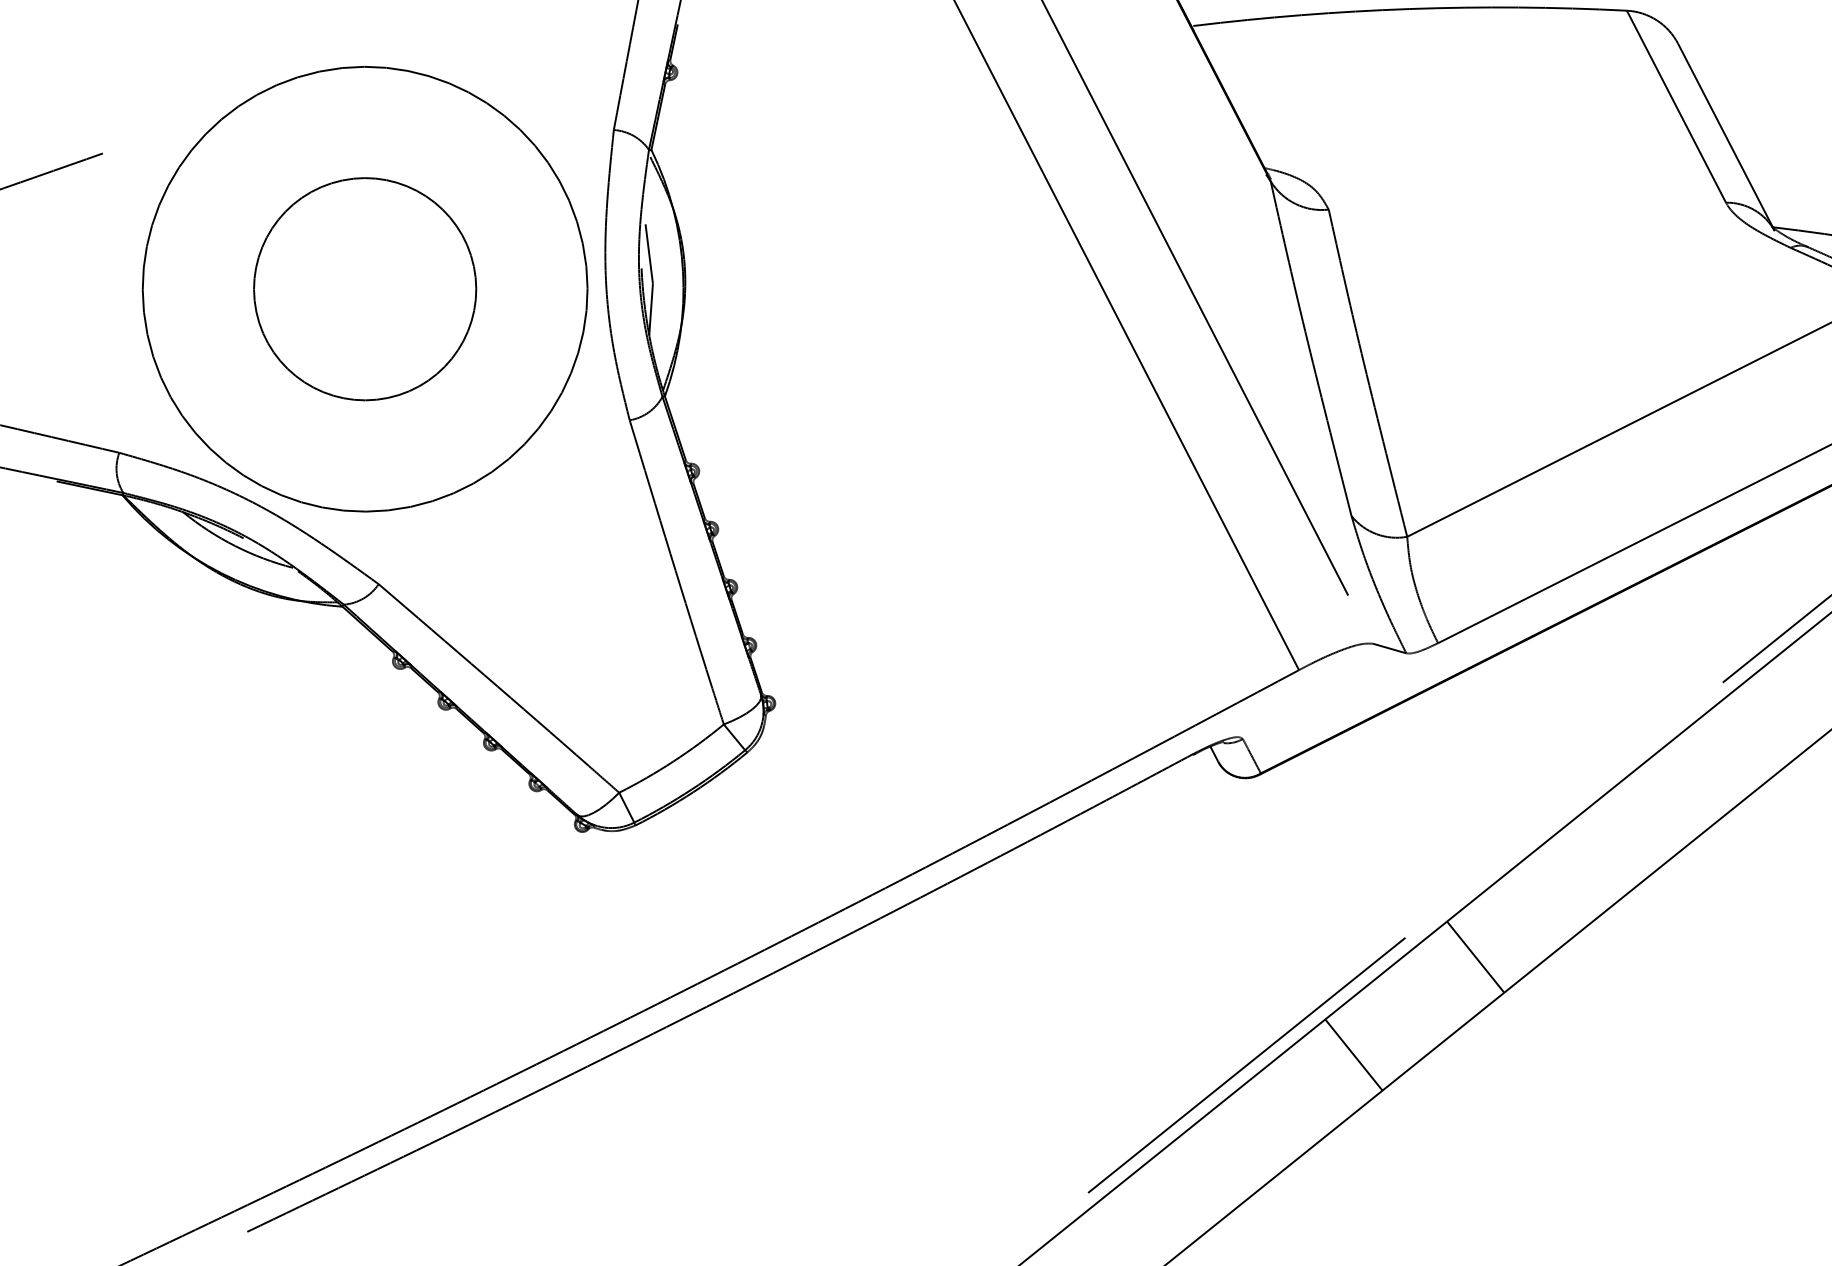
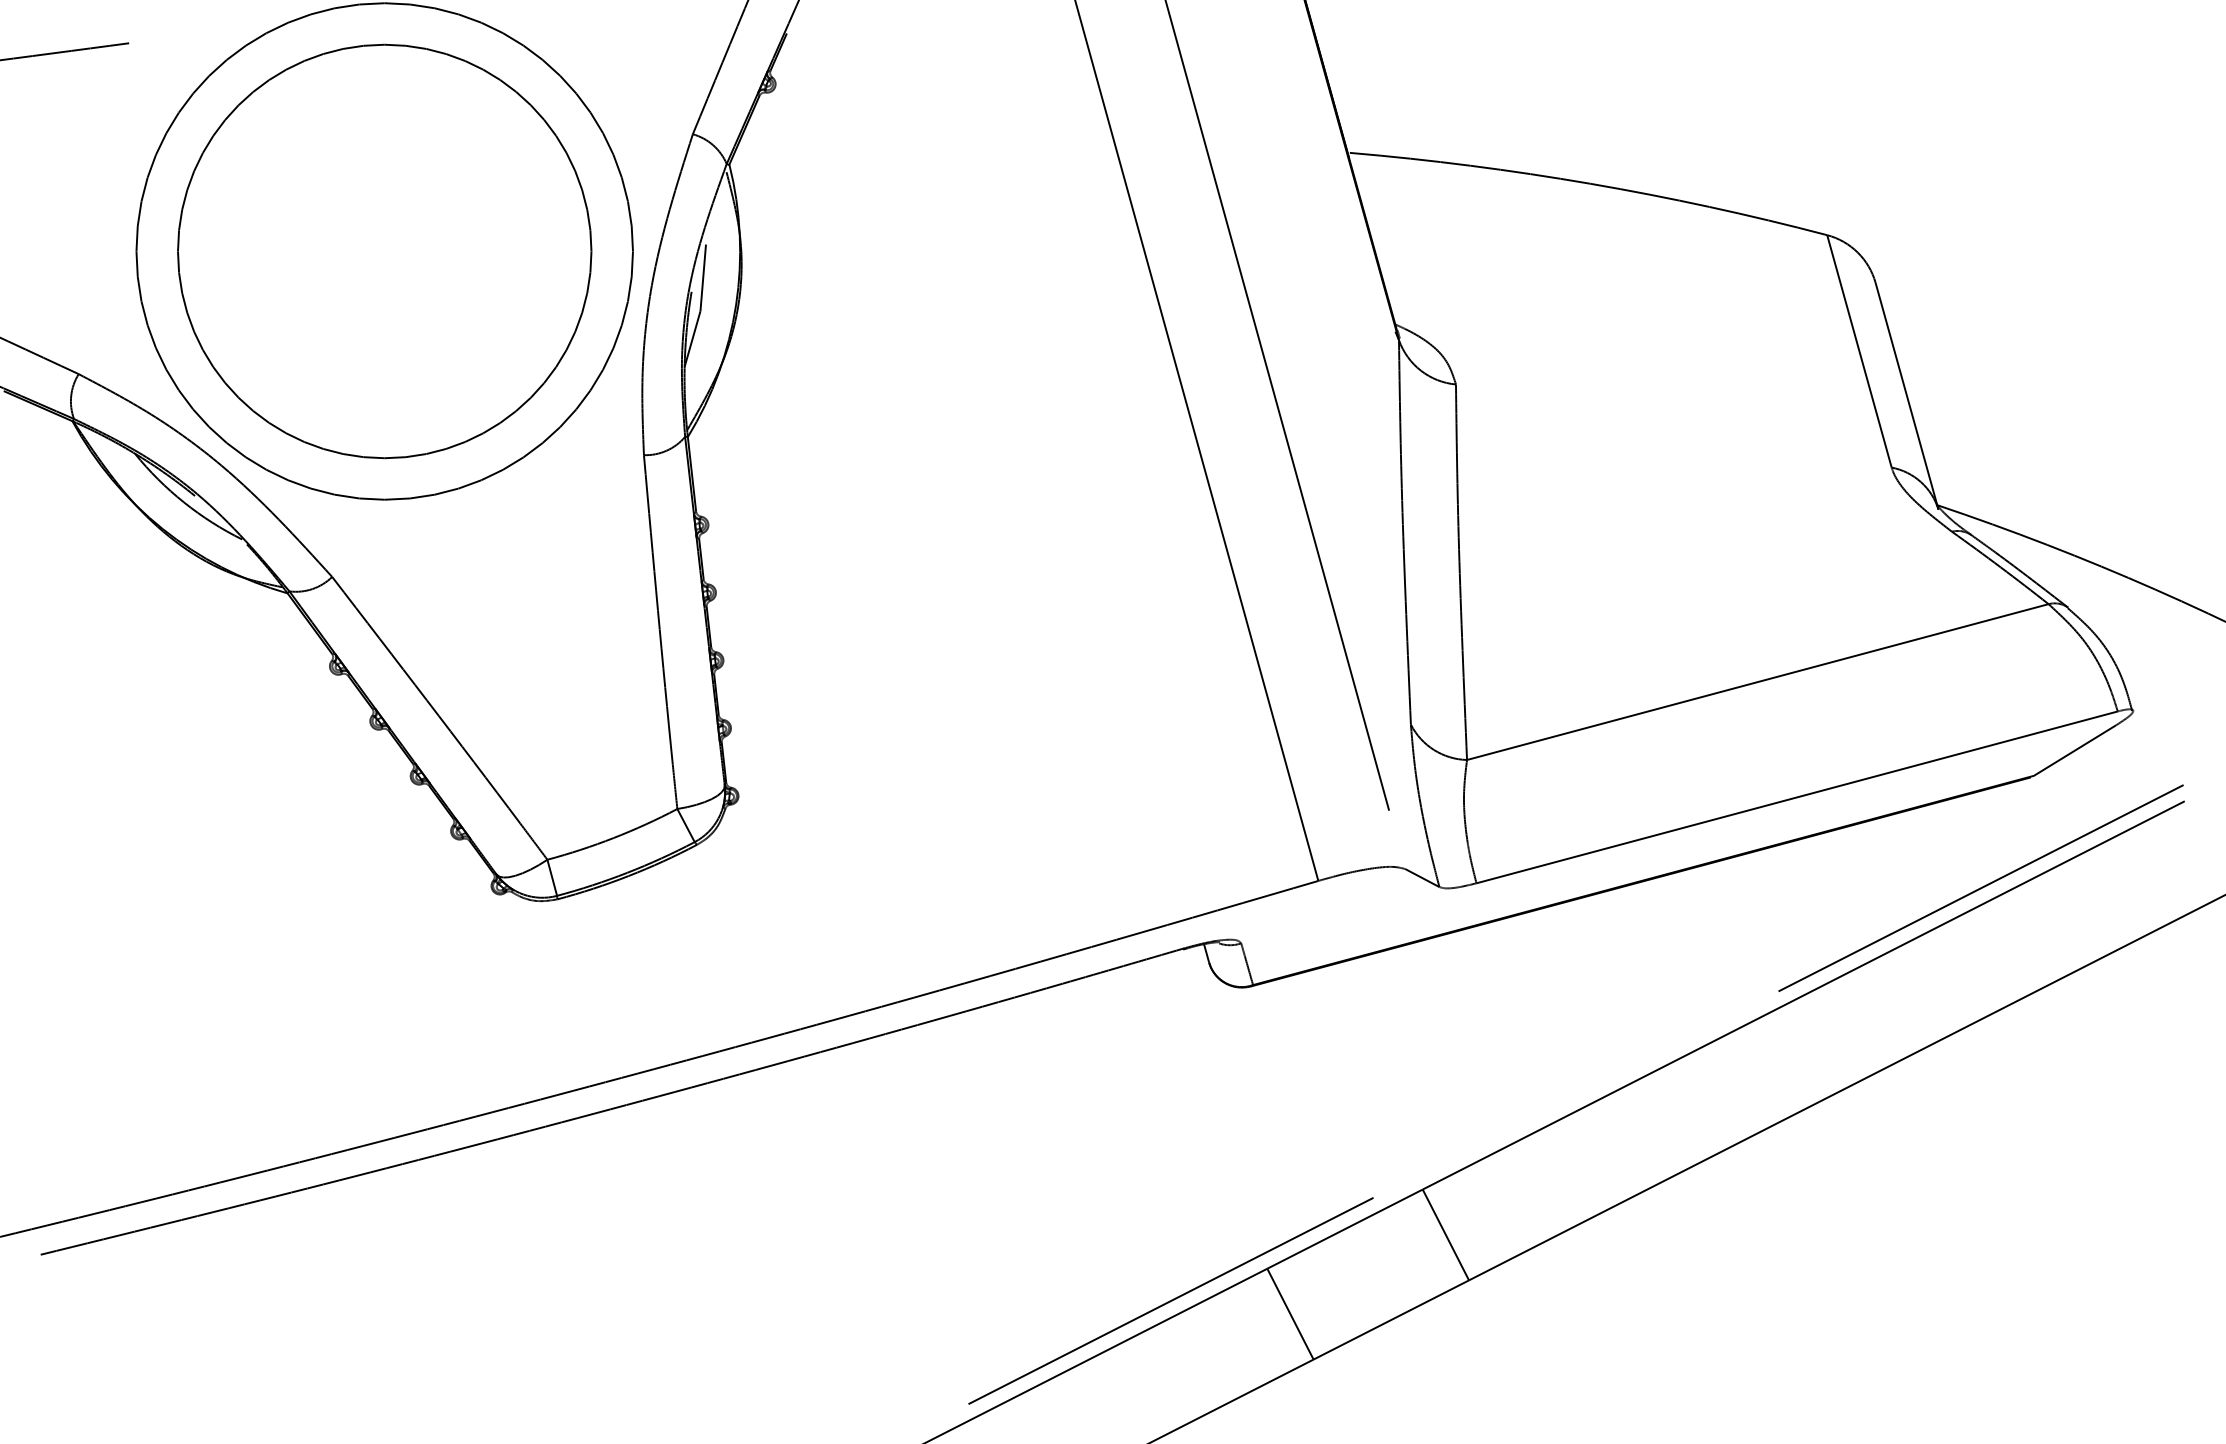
circle: (364, 289) -> (384, 251), size x1.67

